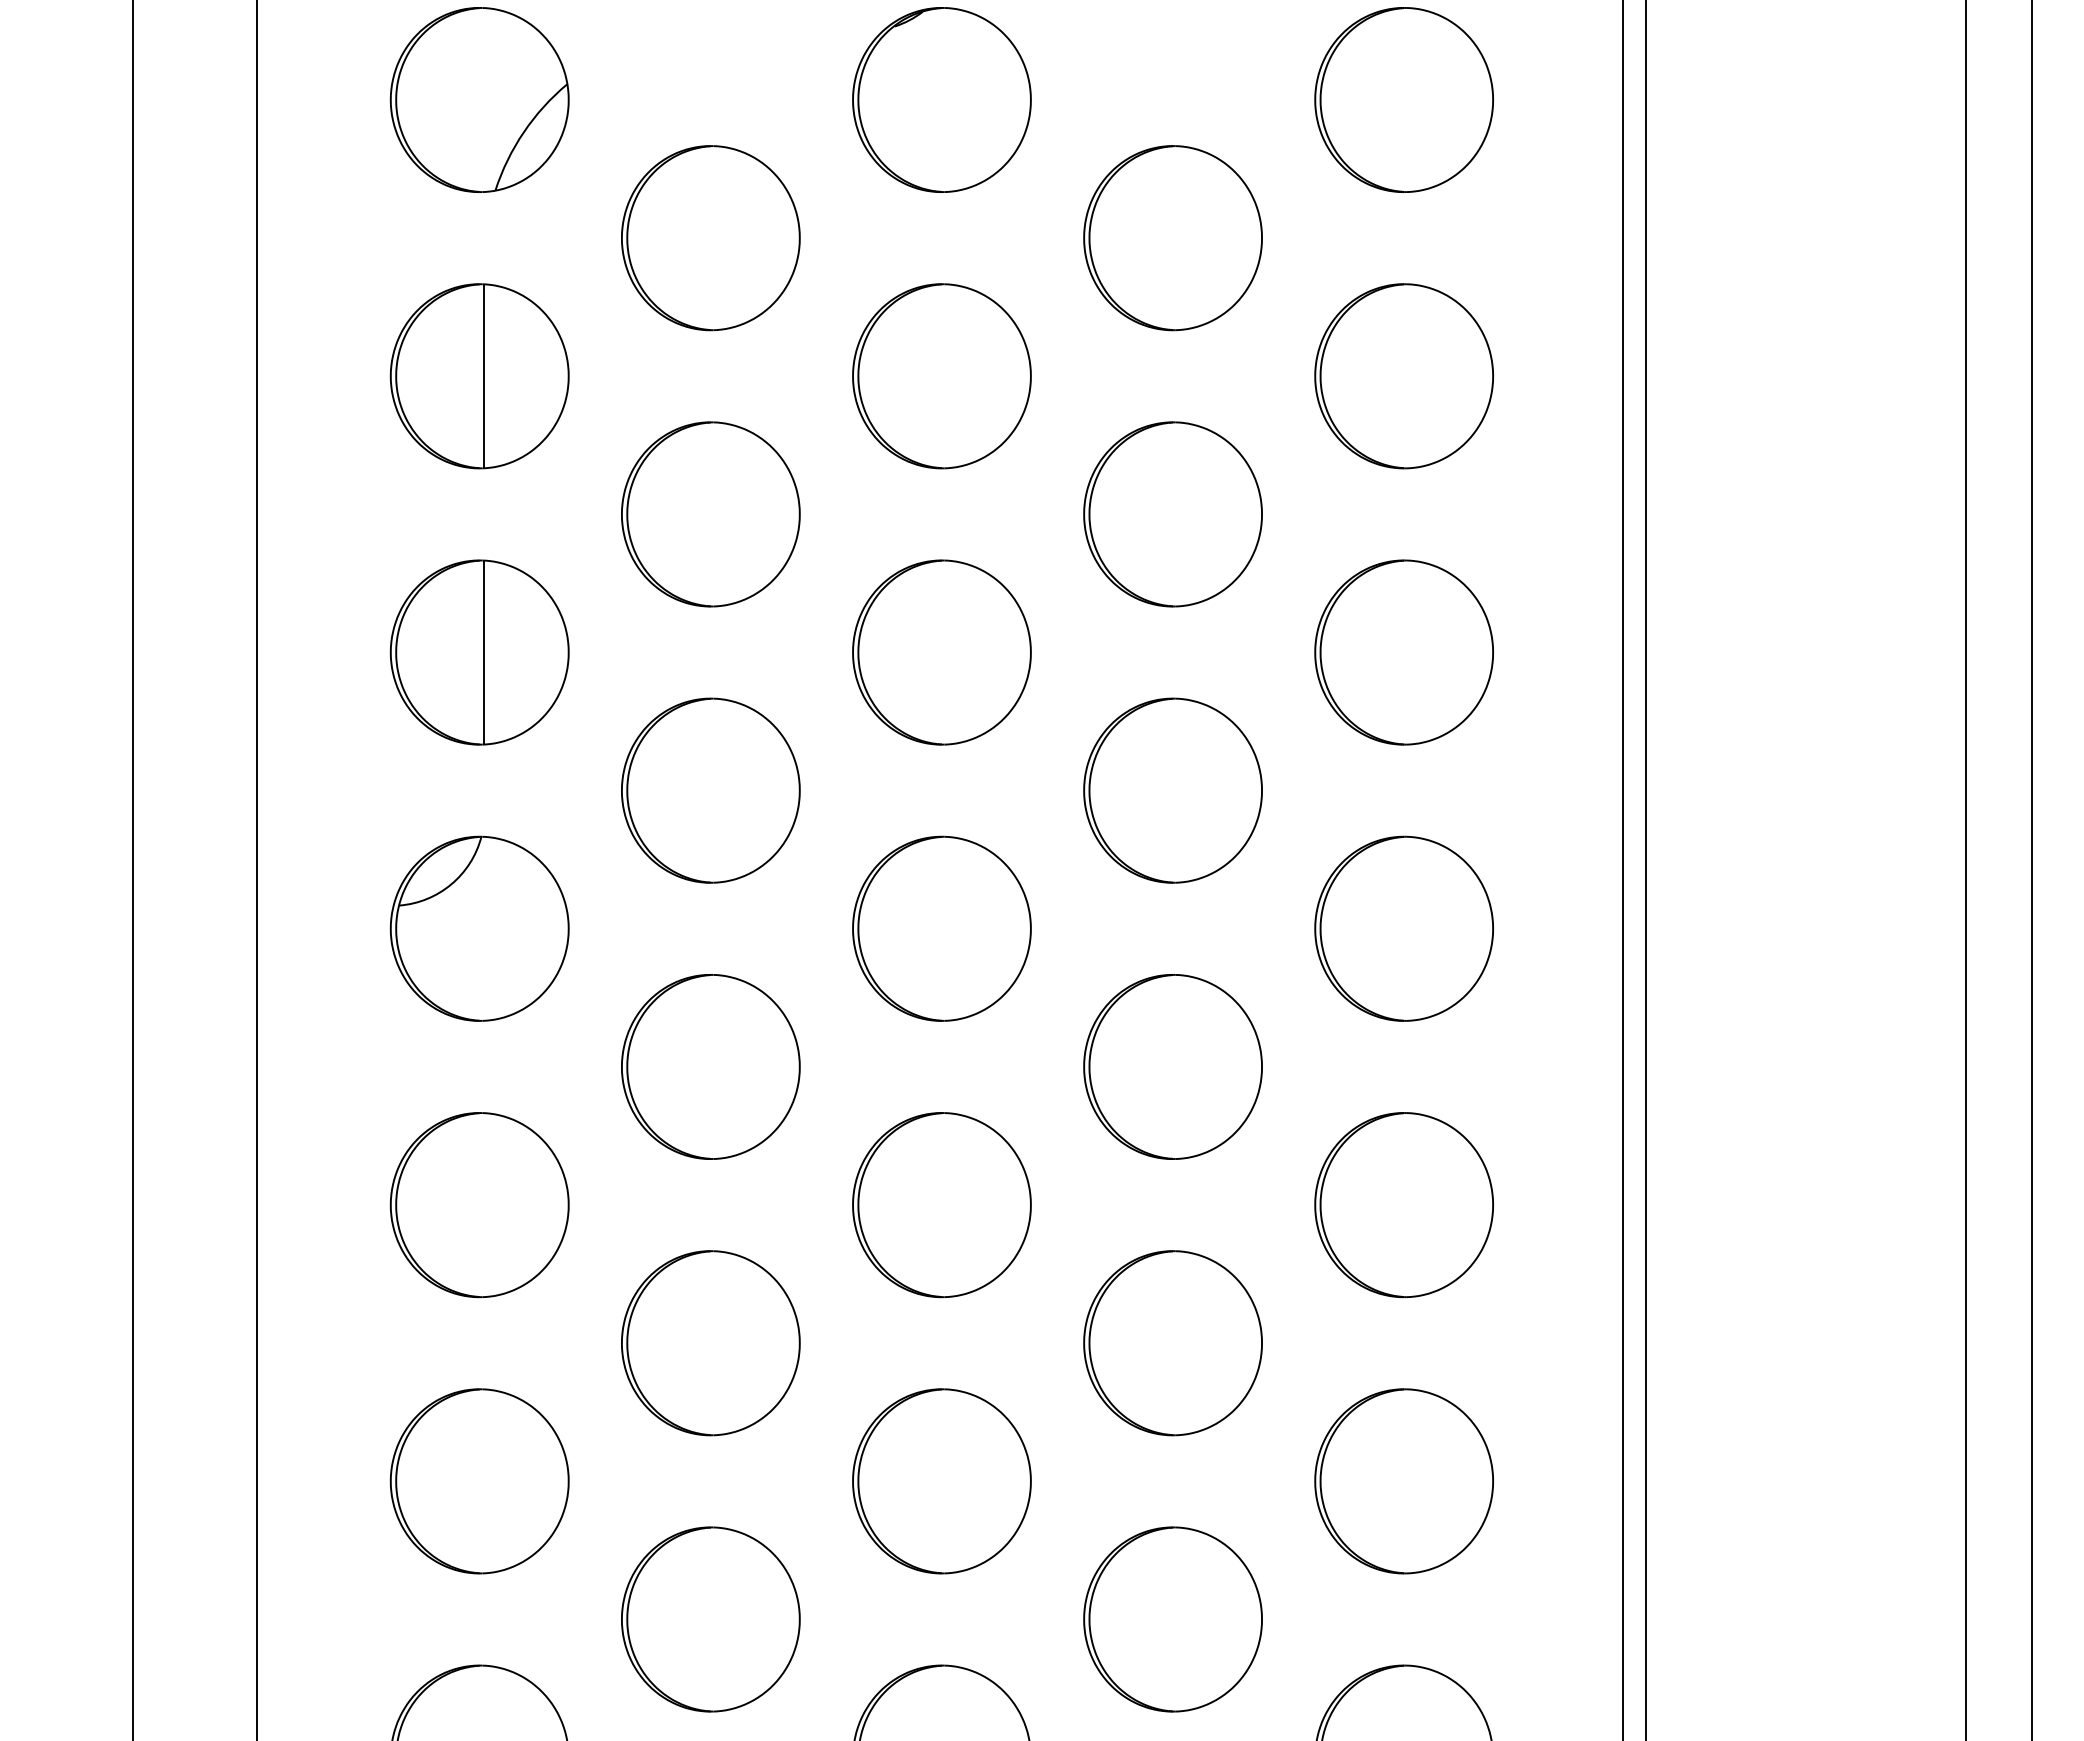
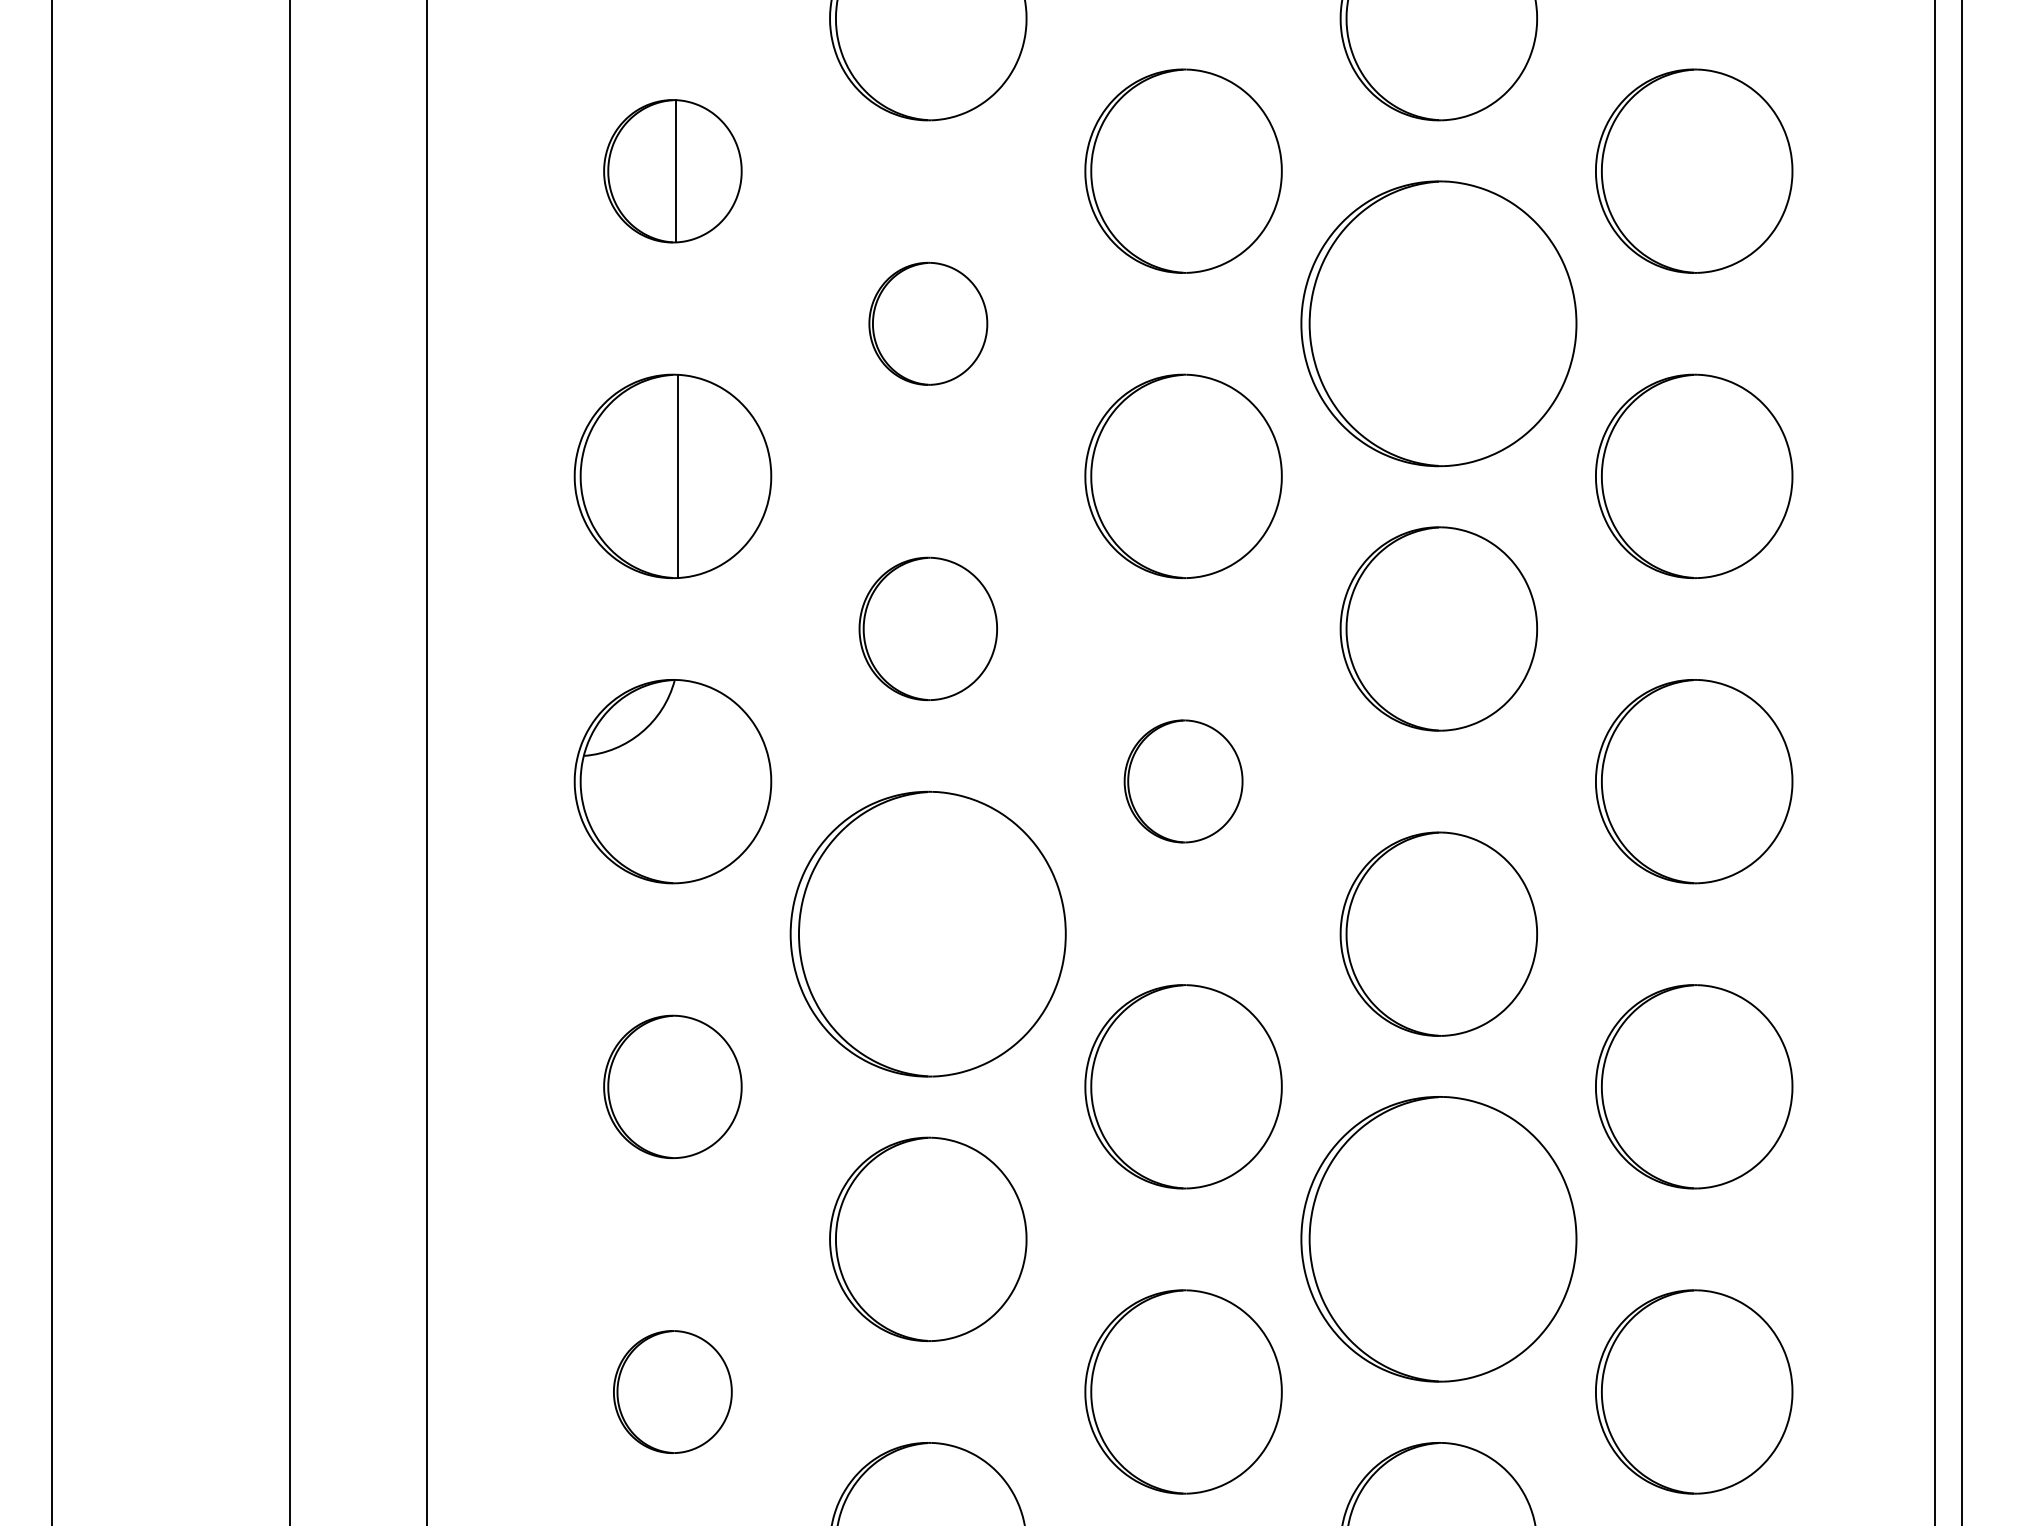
part: (479, 376) -> (672, 171), size x0.7
part: (710, 514) -> (927, 323), size x0.6
part: (1172, 514) -> (1438, 323), size x1.4
part: (710, 790) -> (927, 628), size x0.7
part: (941, 928) -> (1183, 781), size x0.6
part: (710, 1066) -> (927, 933), size x1.4
part: (479, 1205) -> (672, 1087), size x0.7
part: (1172, 1343) -> (1438, 1239), size x1.4
part: (479, 1481) -> (672, 1392), size x0.6

